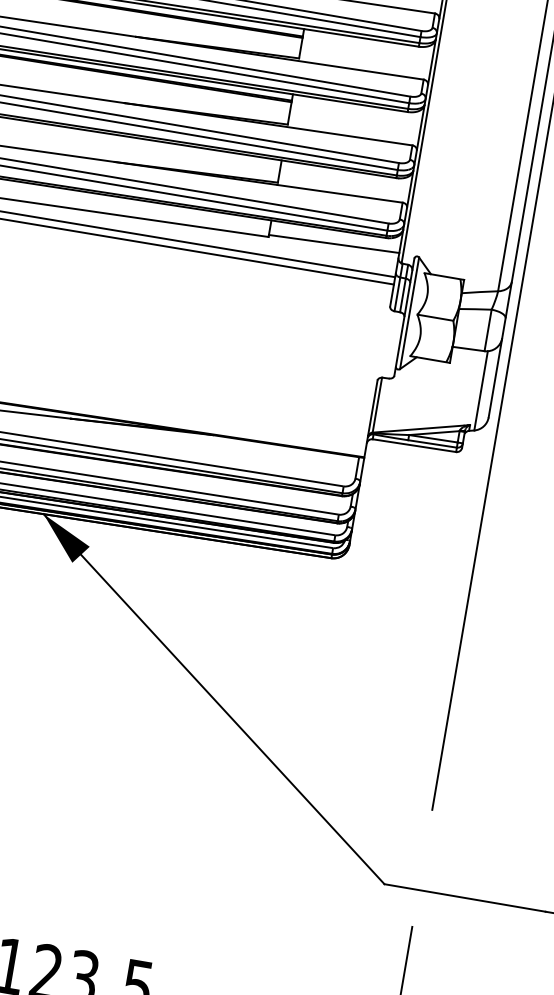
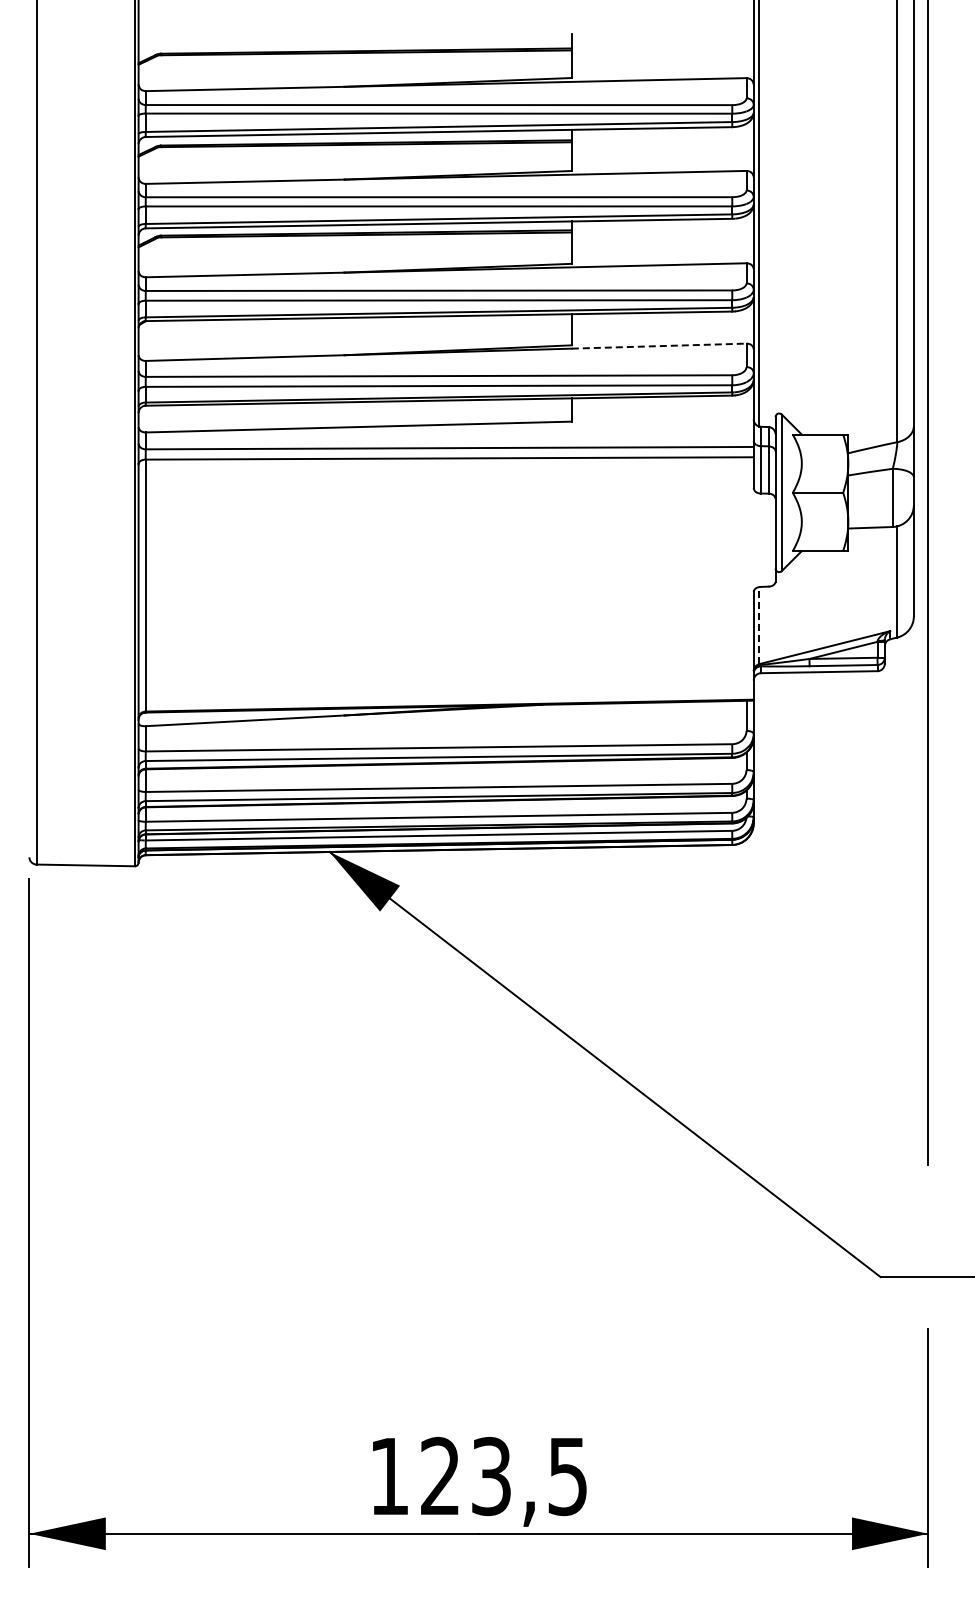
line: (340, 194) -> (659, 346), solid -> dashed
line: (334, 243) -> (662, 415), removed
line: (377, 405) -> (759, 625), solid -> dashed

